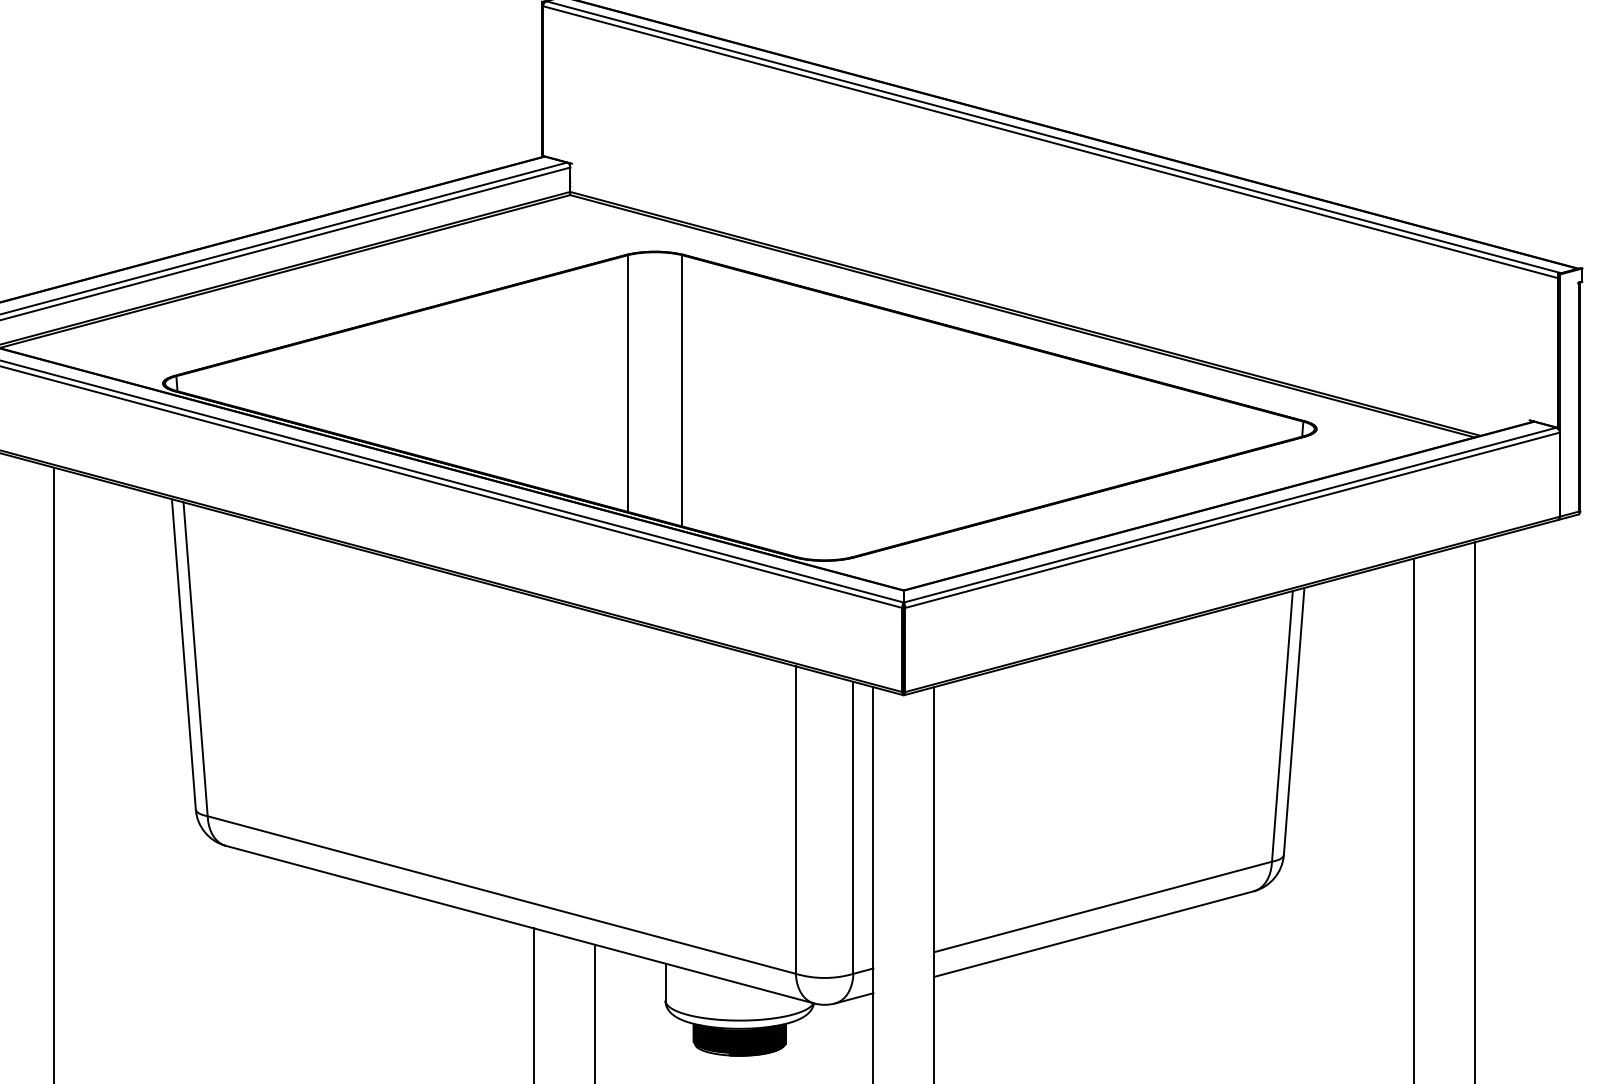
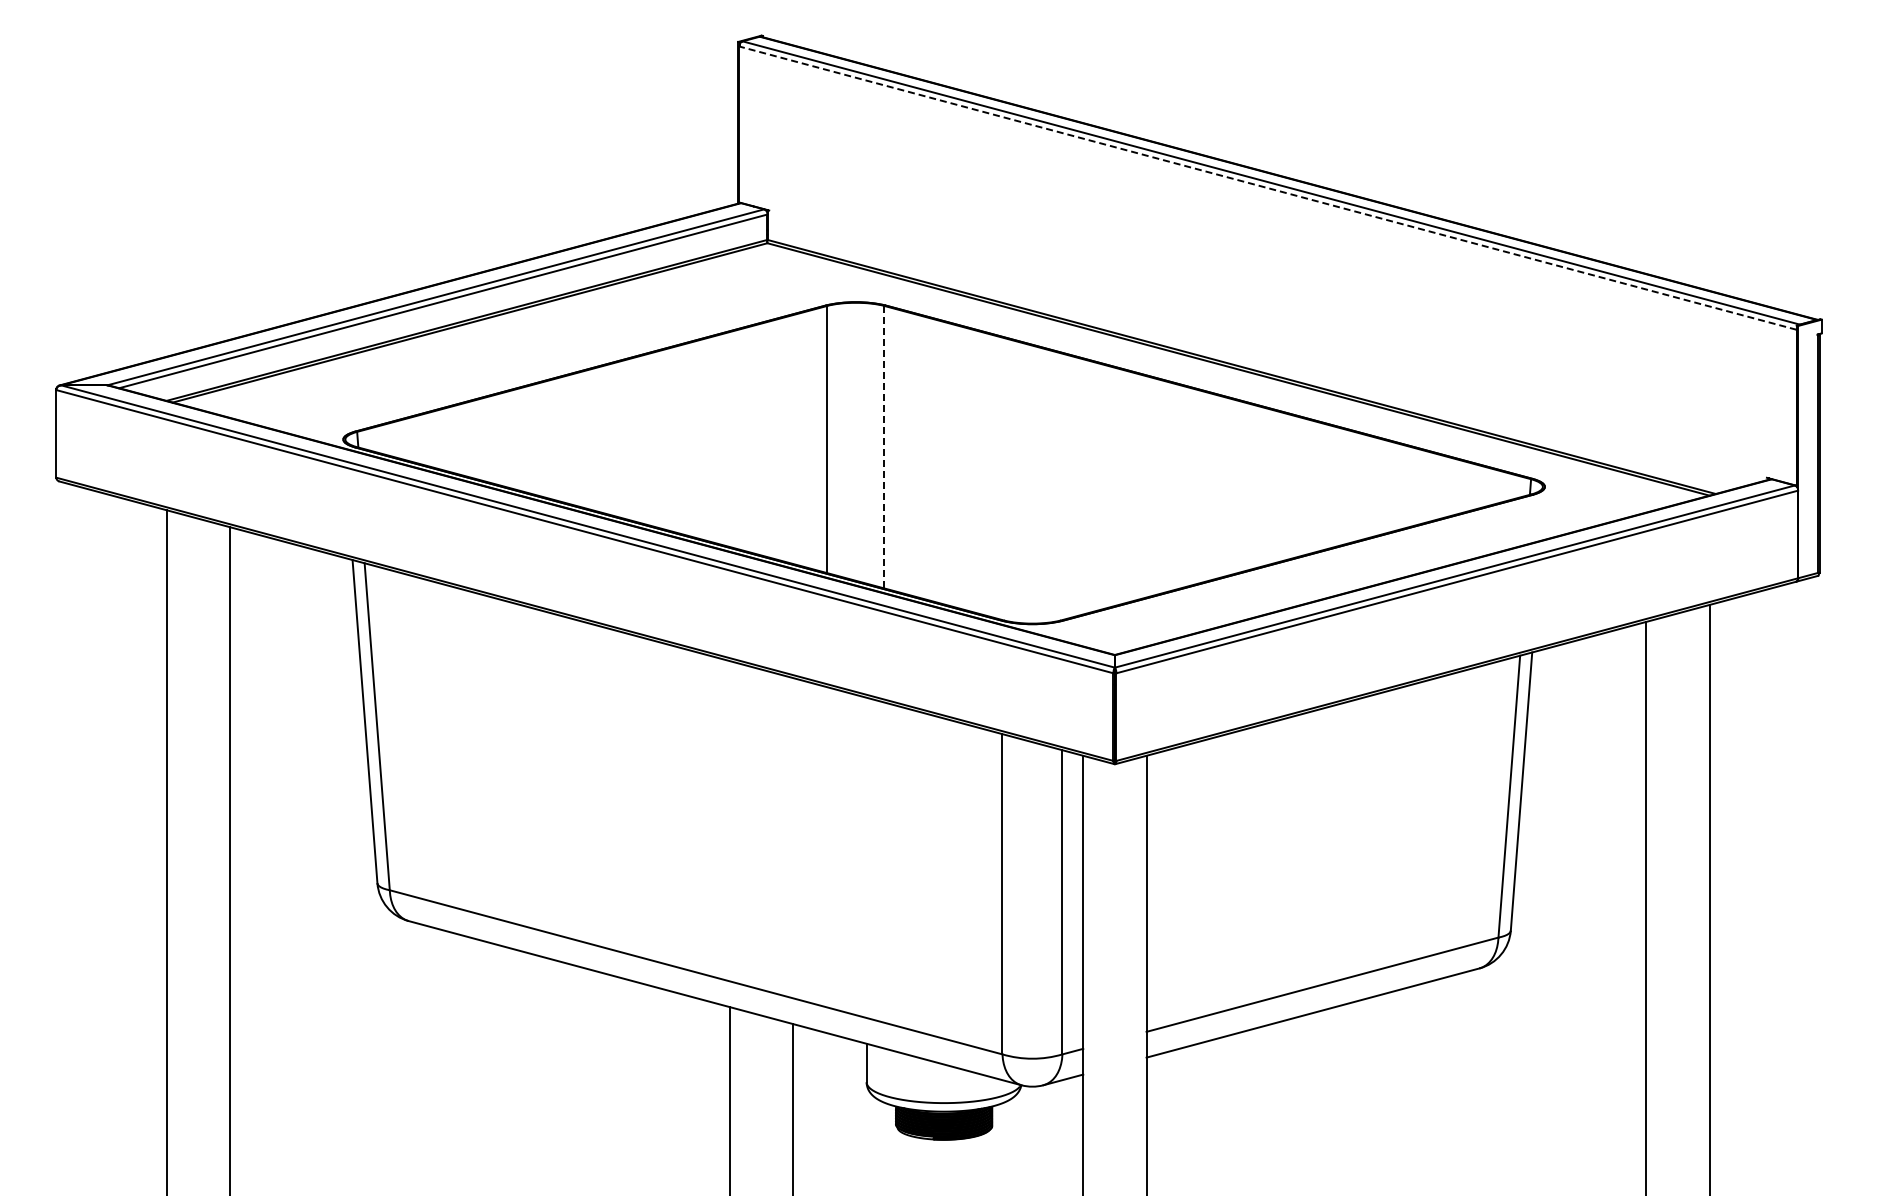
line: (1050, 142) -> (1267, 188), solid -> dashed
line: (682, 390) -> (884, 446), solid -> dashed

